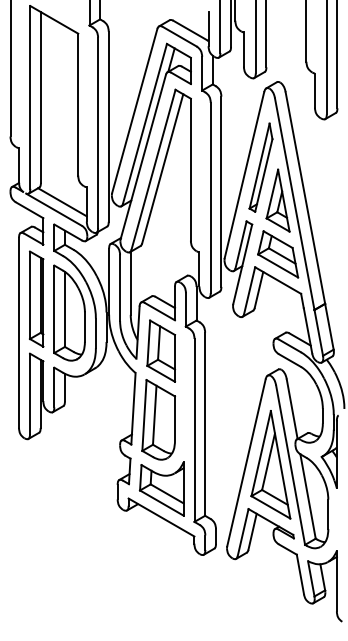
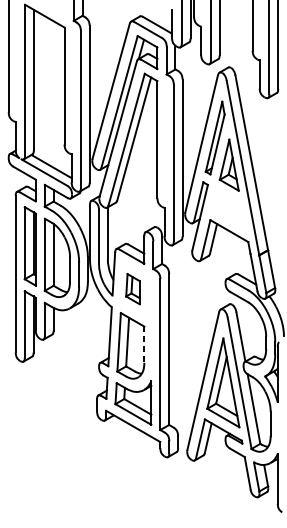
part: (278, 254) -> (229, 209), removed
part: (161, 350) -> (133, 288), size x0.6
line: (175, 418) -> (144, 344), solid -> dashed

